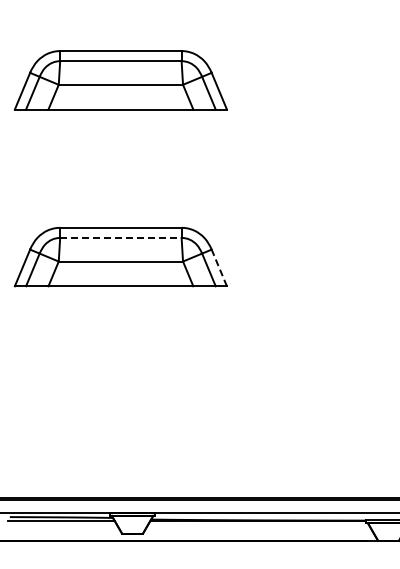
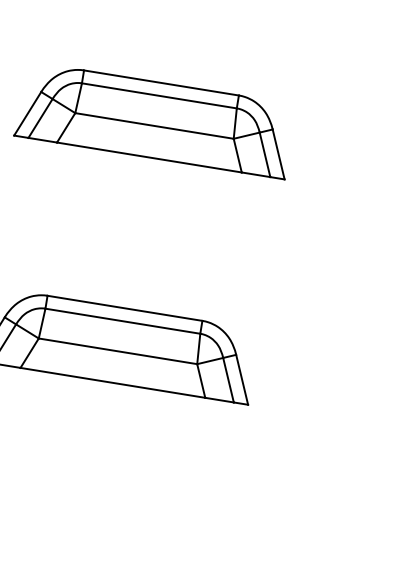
line: (120, 237) -> (122, 320), dashed -> solid
line: (219, 267) -> (242, 379), dashed -> solid

